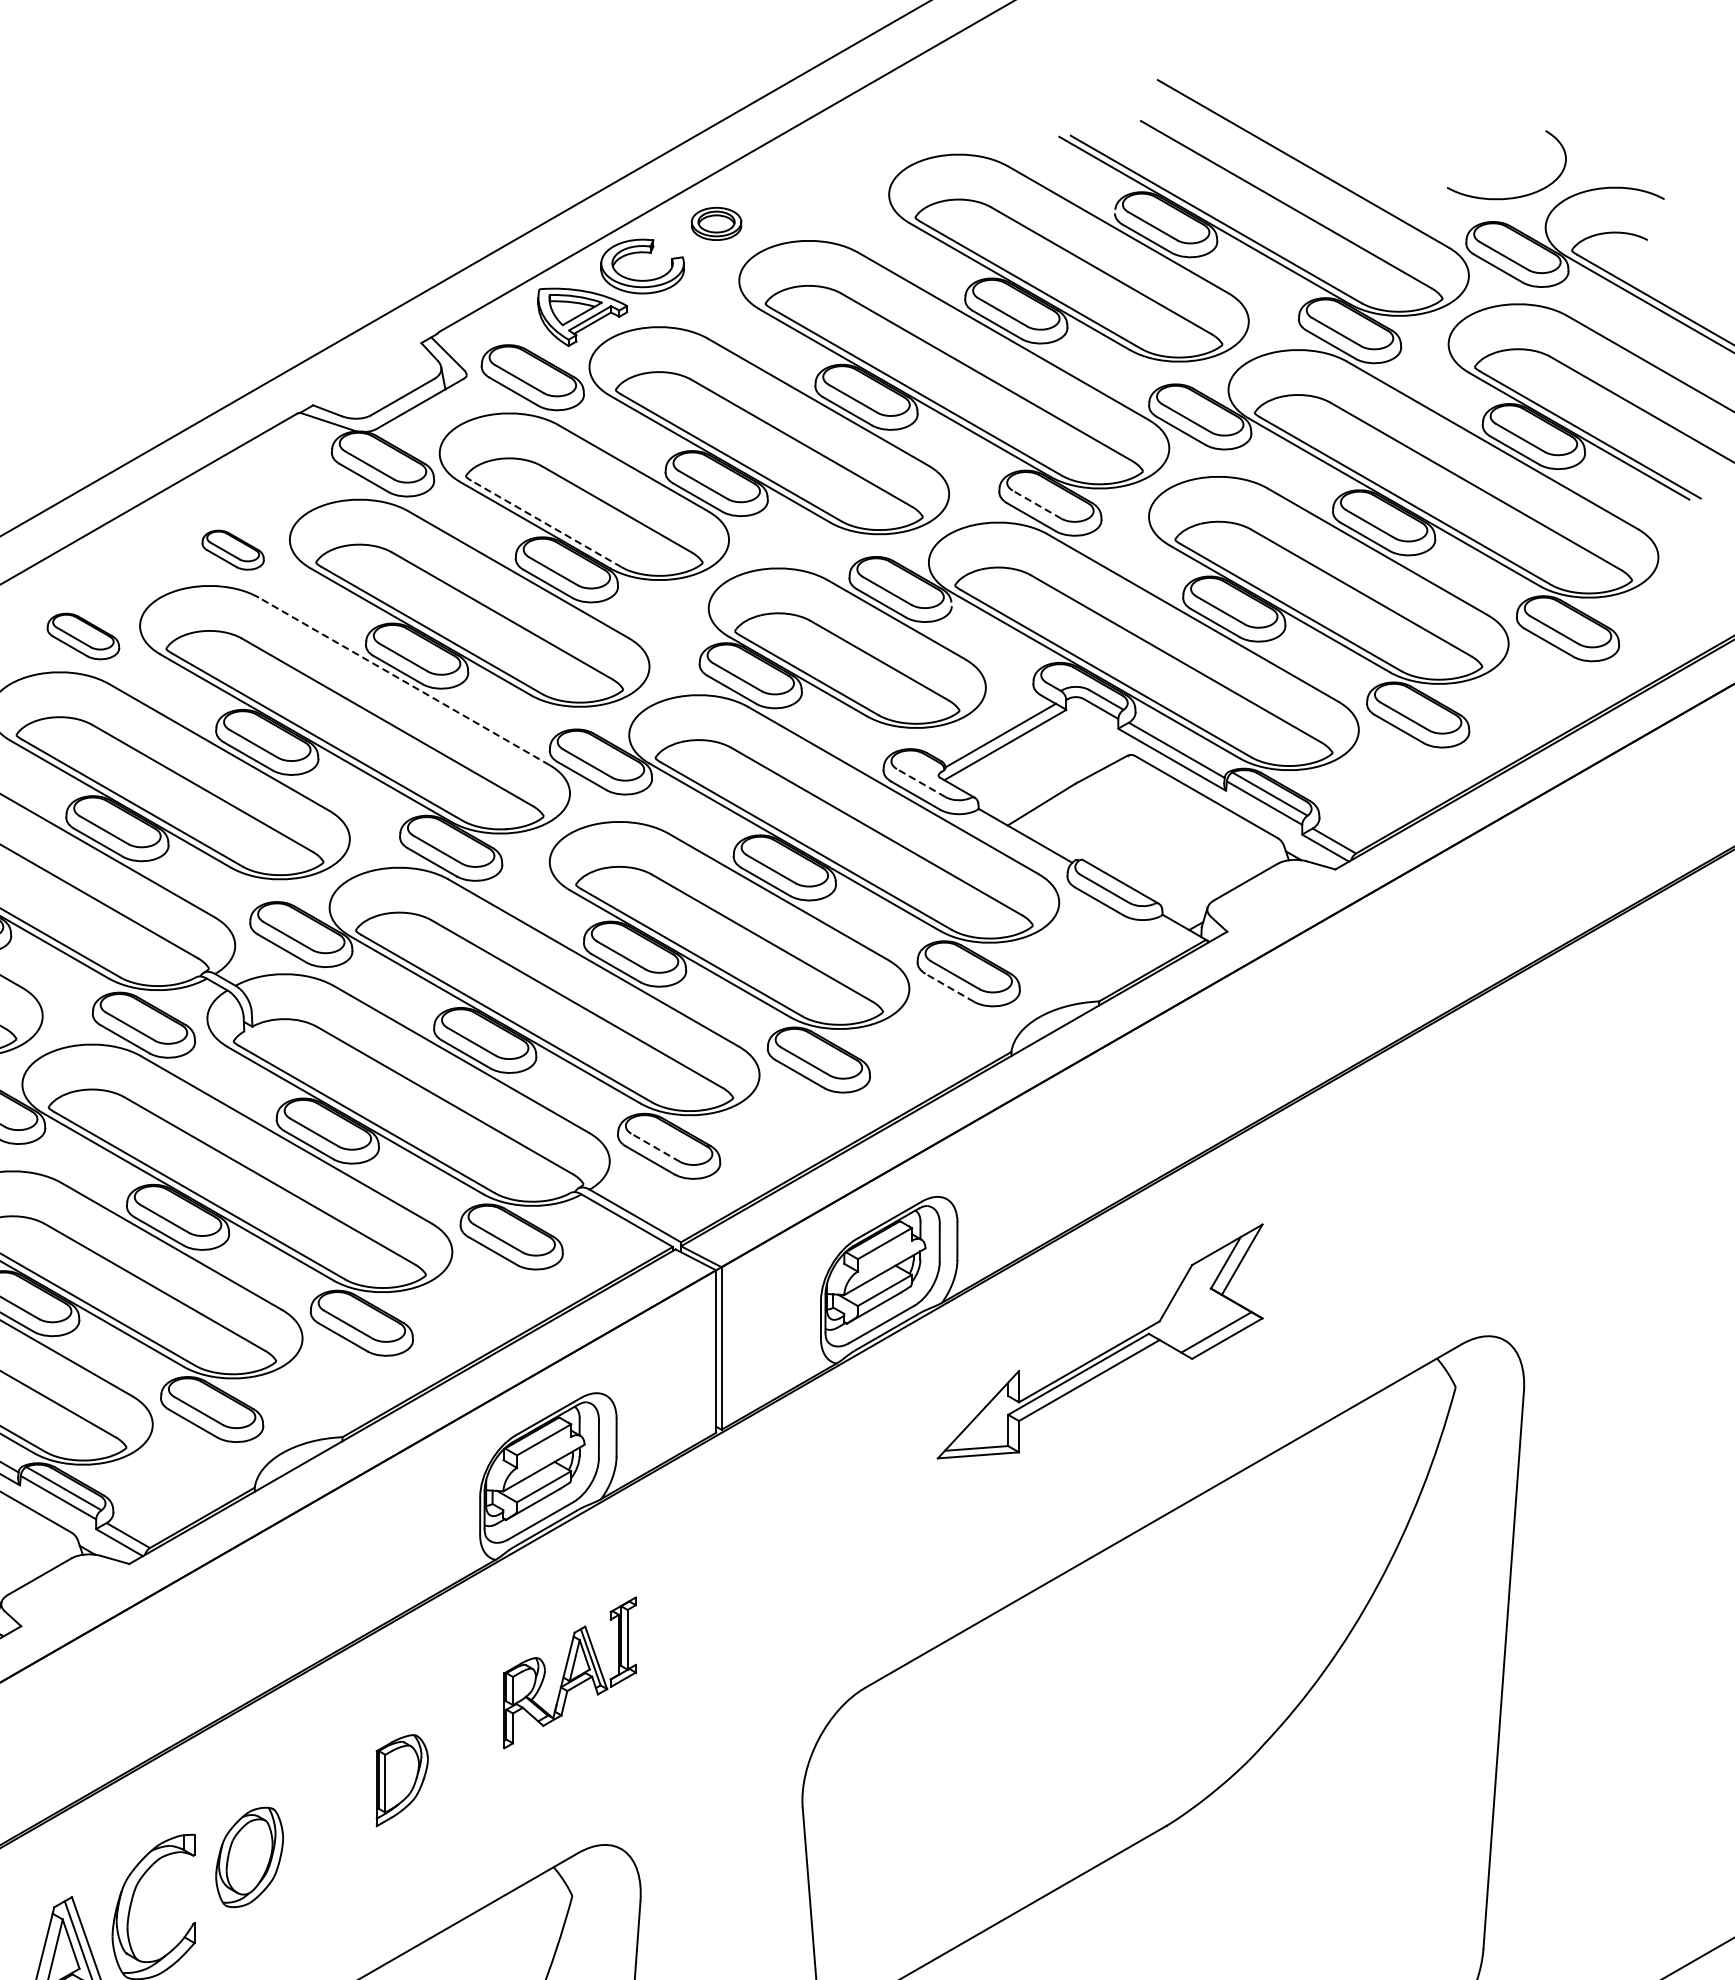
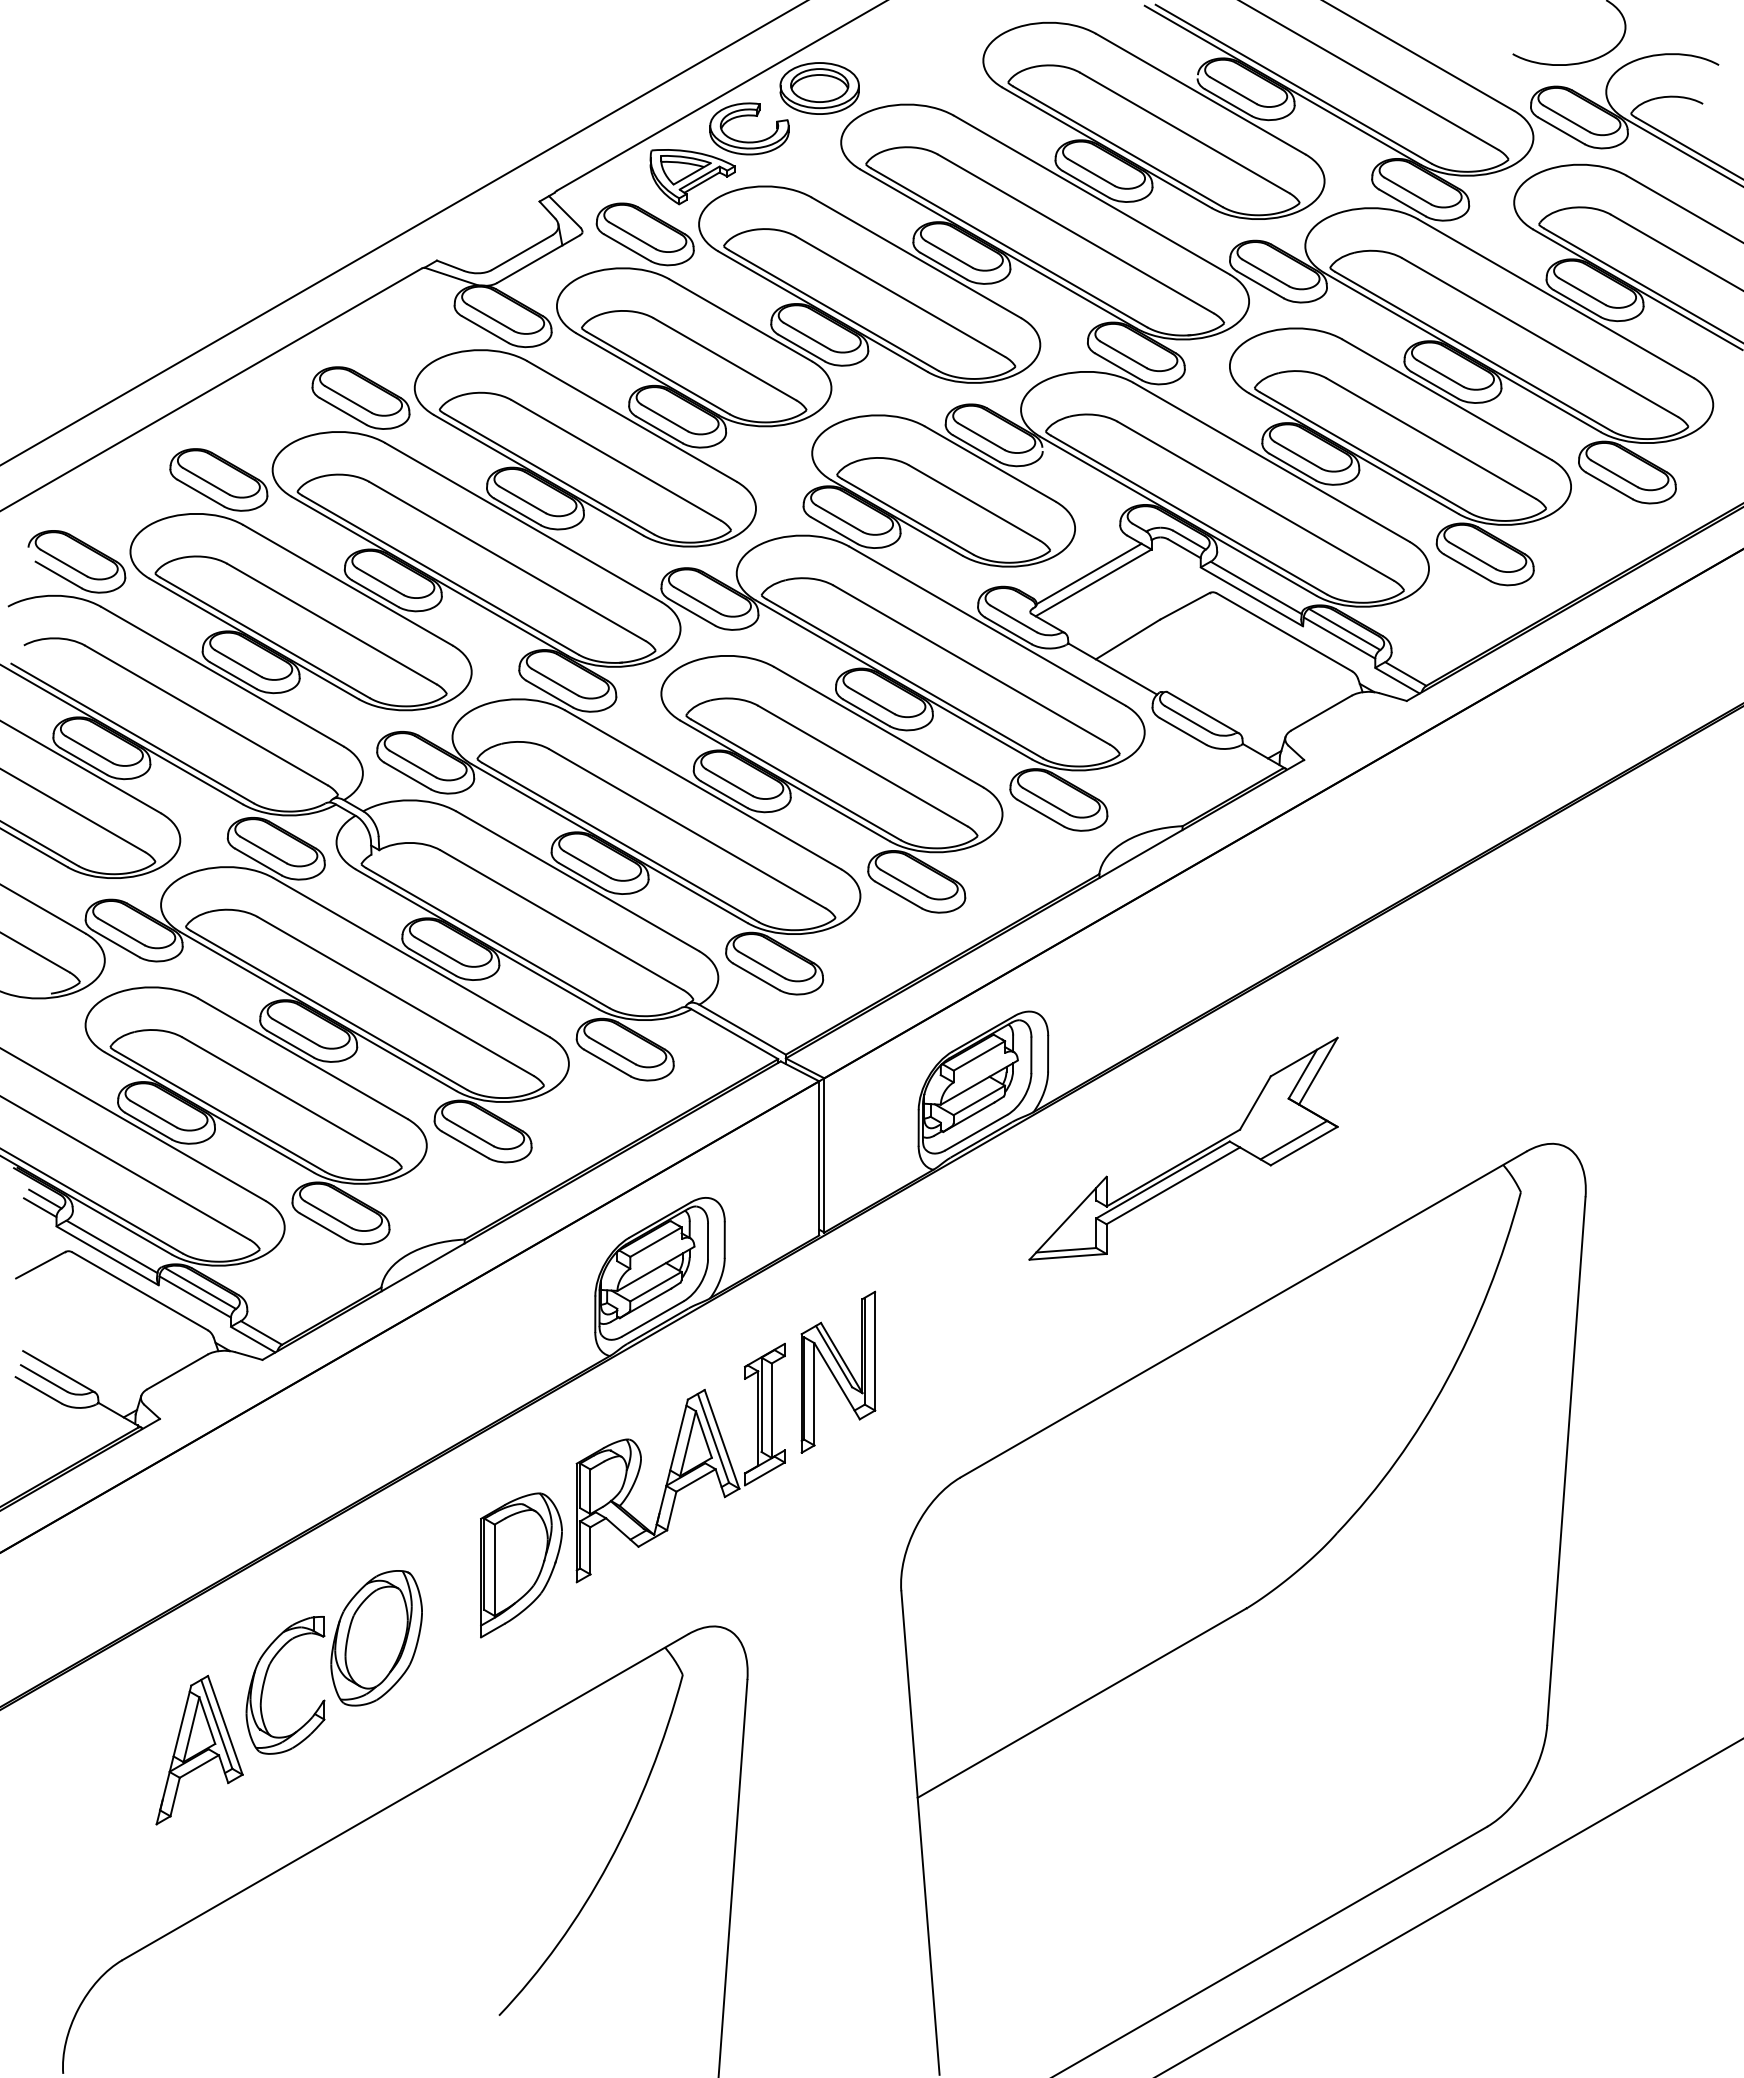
part: (716, 223) -> (819, 88), size x1.67
line: (1036, 504) -> (1123, 354), dashed -> solid
line: (545, 523) -> (657, 372), dashed -> solid
part: (232, 549) -> (360, 397), size x1.67
part: (82, 636) -> (218, 479), size x1.43
line: (403, 681) -> (522, 522), dashed -> solid
line: (920, 783) -> (1013, 619), dashed -> solid
line: (949, 988) -> (1040, 813), dashed -> solid
line: (655, 1148) -> (761, 965), dashed -> solid
part: (736, 1576) -> (838, 1371), added
part: (569, 1673) -> (680, 1463), size x1.67
part: (402, 1780) -> (521, 1565), size x1.67
part: (249, 1857) -> (376, 1638), size x1.43

